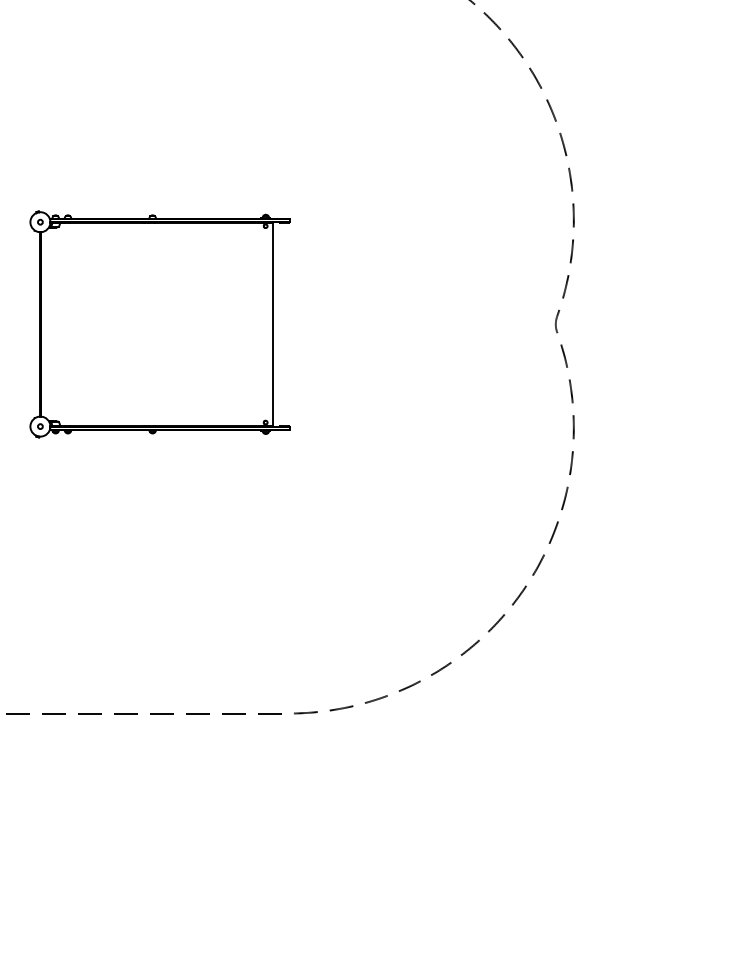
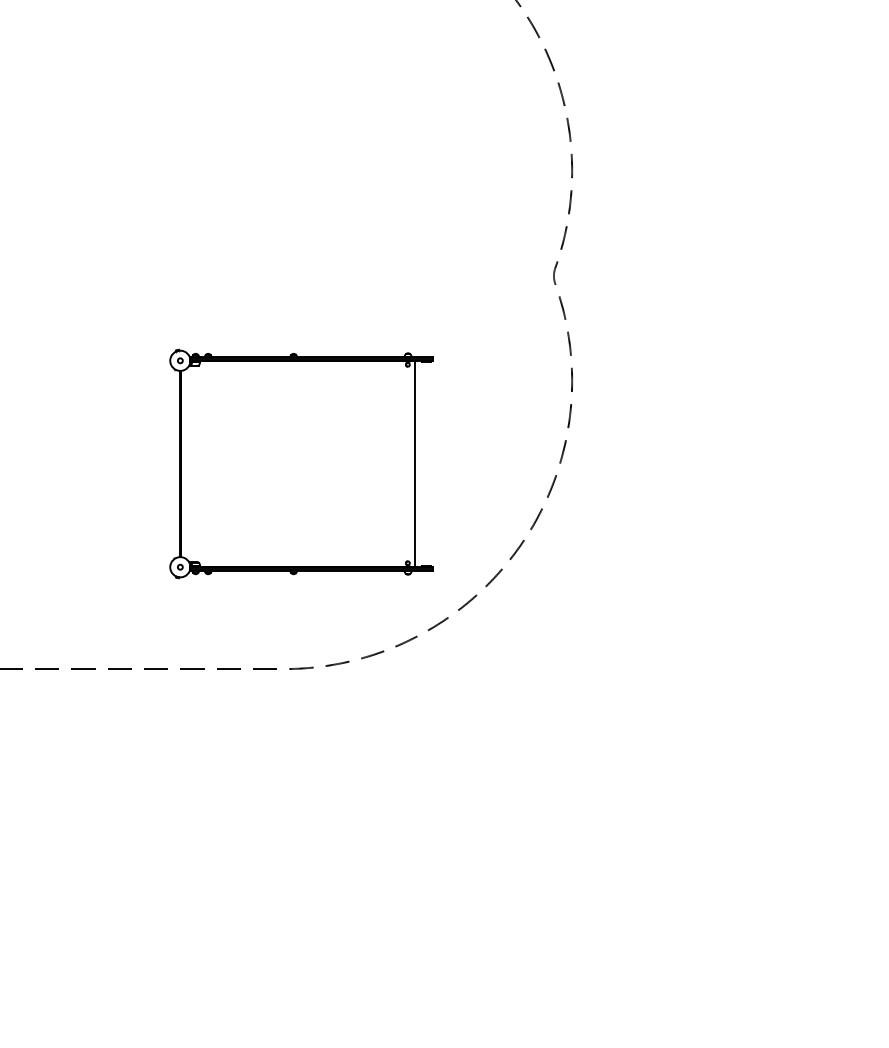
part: (160, 323) -> (301, 463), moved

